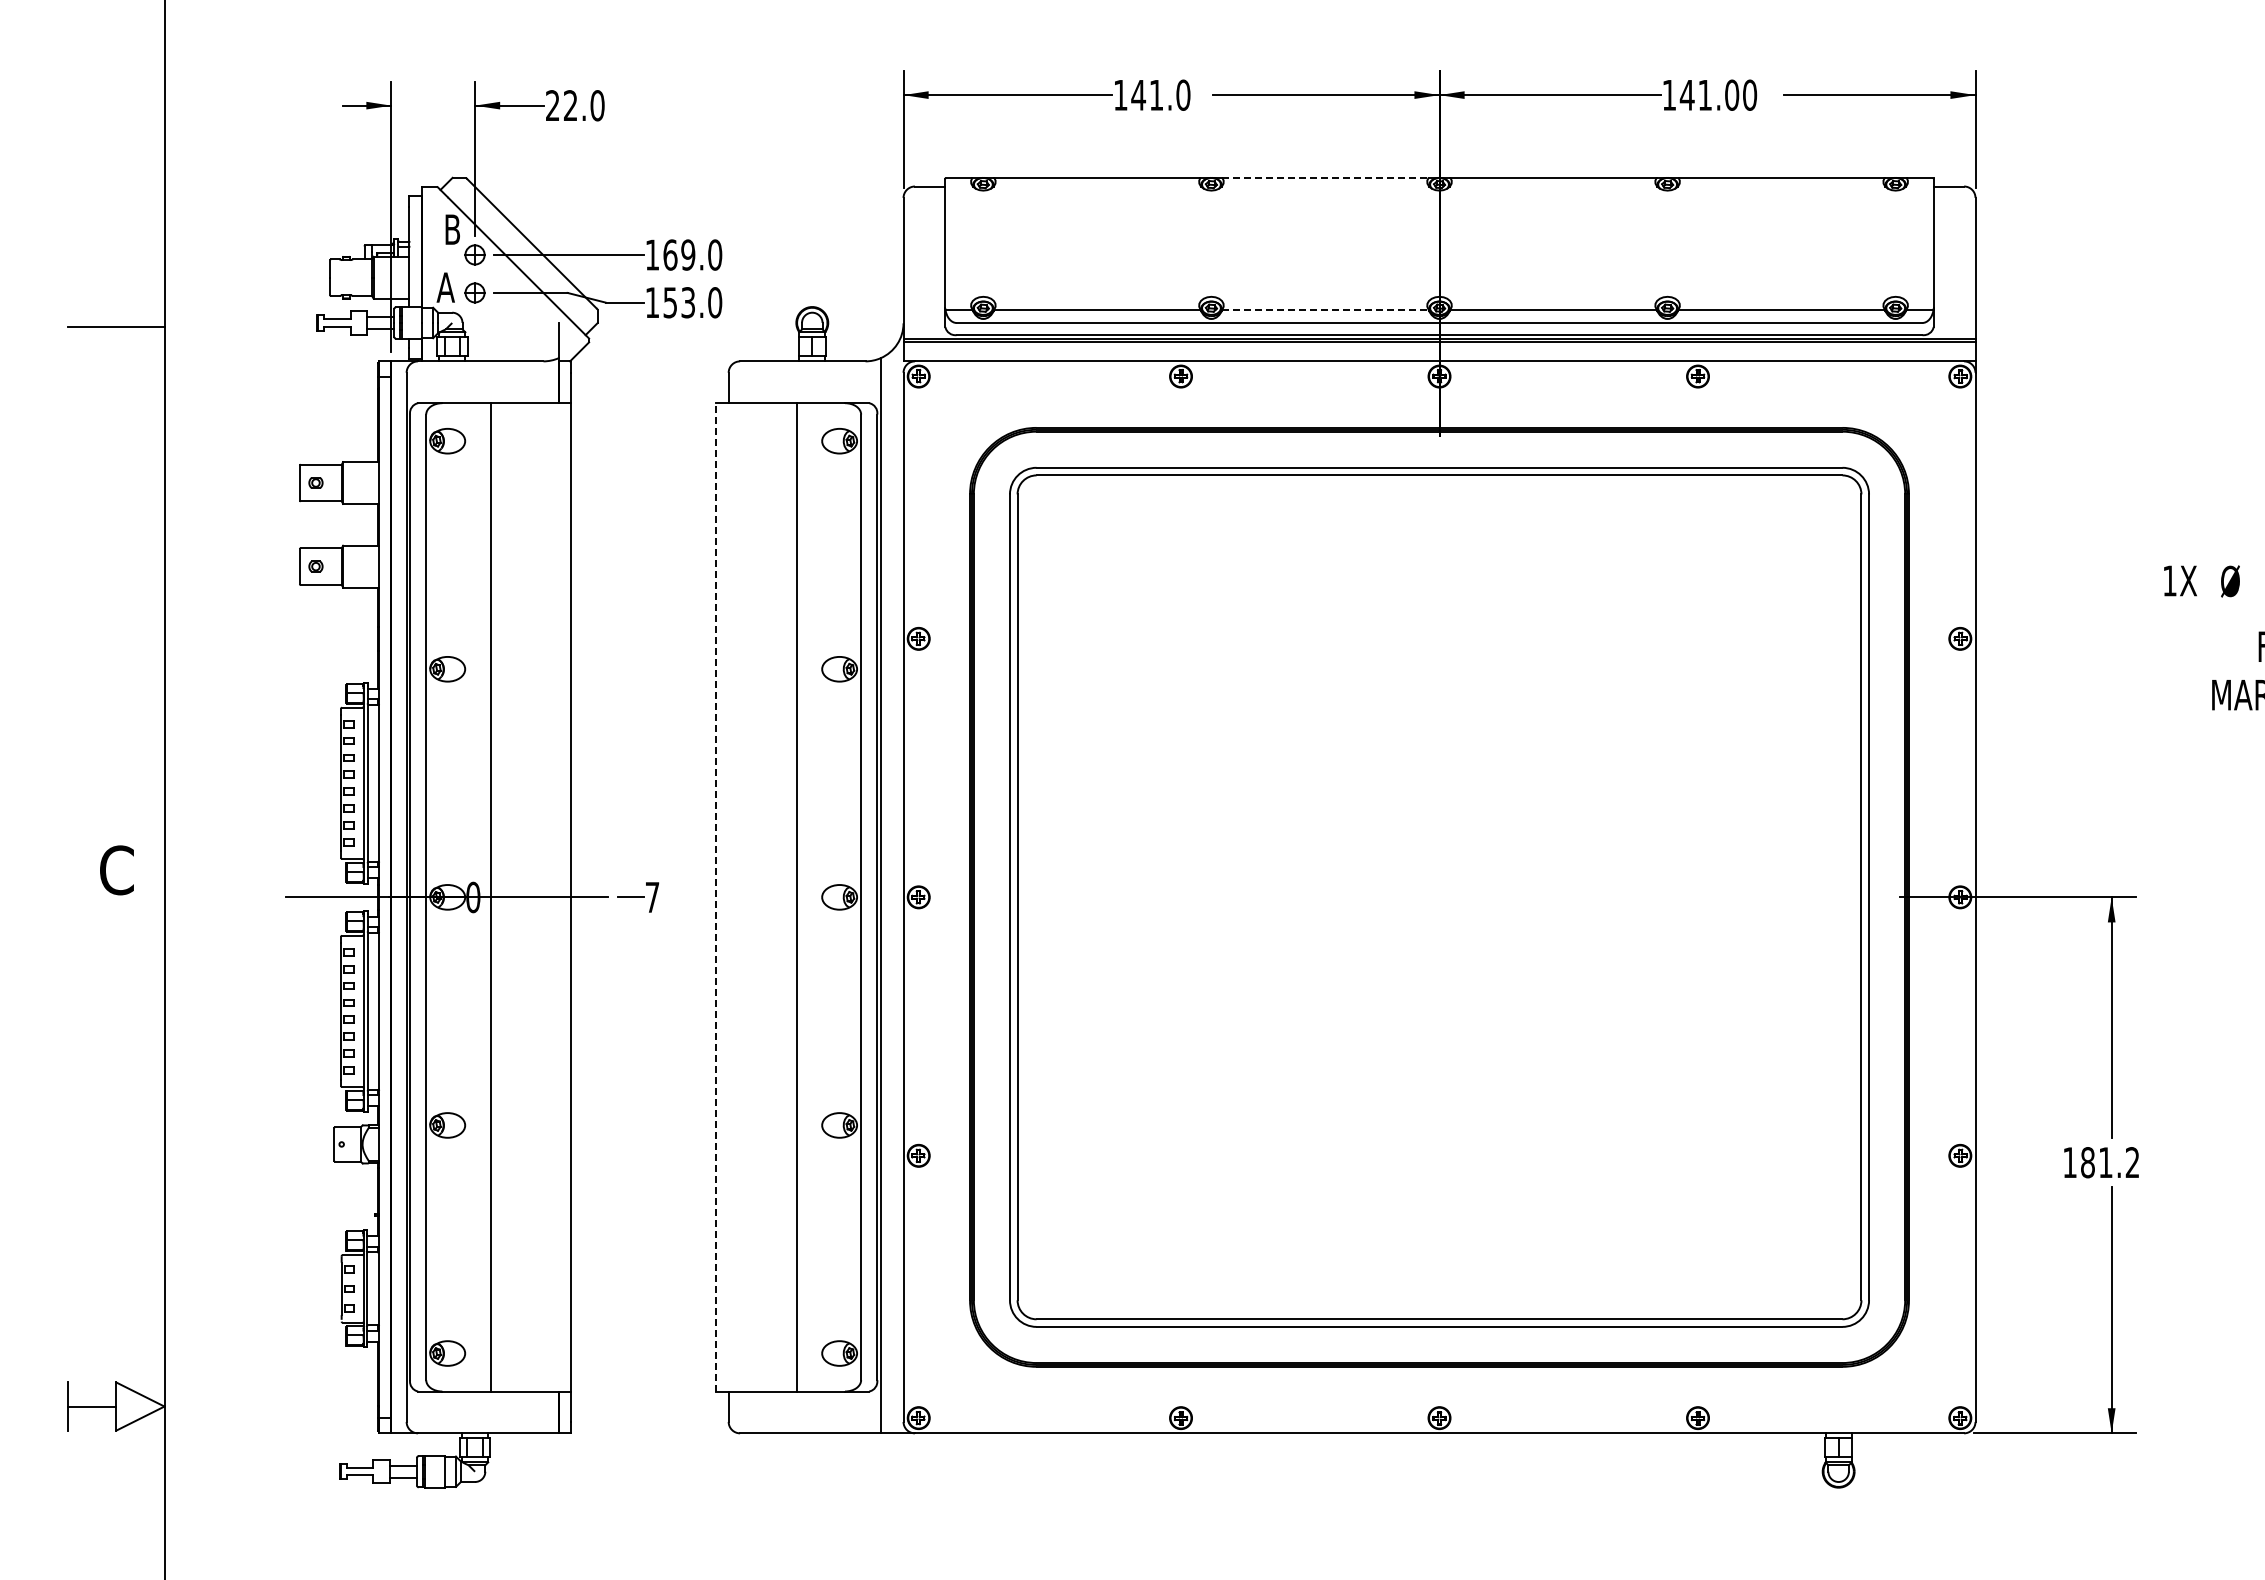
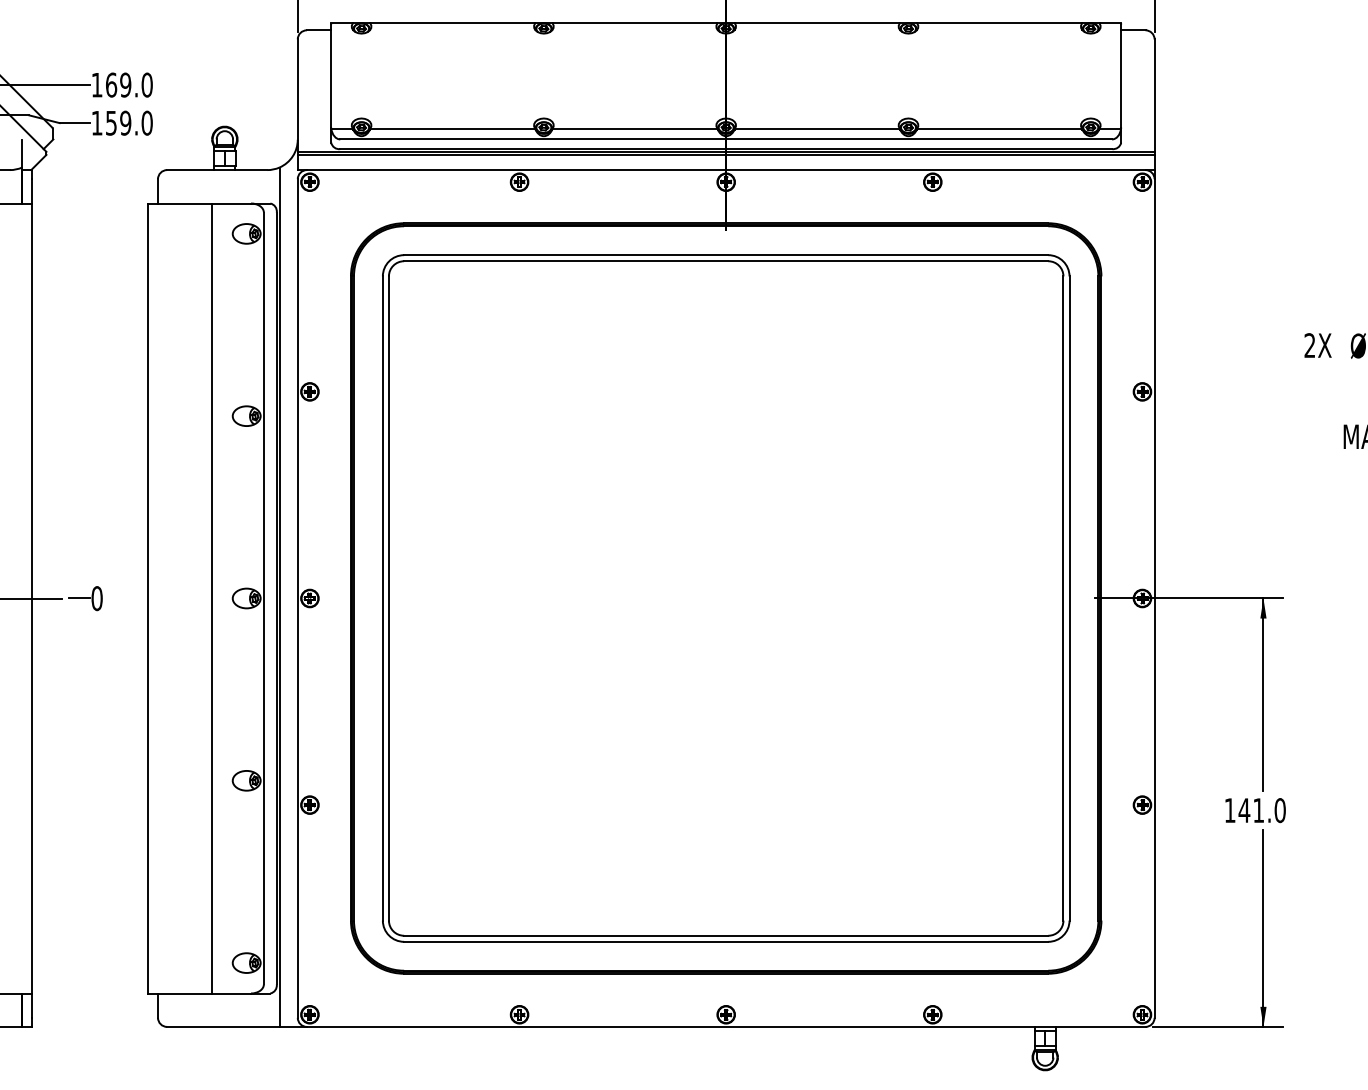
line: (1325, 177) -> (635, 23), dashed -> solid
text: (688, 302) -> (125, 123), 153.0 -> 159.0
line: (1325, 309) -> (635, 128), dashed -> solid
text: (2169, 580) -> (1309, 345), 1X -> 2X
line: (716, 896) -> (148, 597), dashed -> solid
text: (652, 897) -> (97, 598), 7 -> 0
text: (2109, 1162) -> (1261, 810), 181.2 -> 141.0

